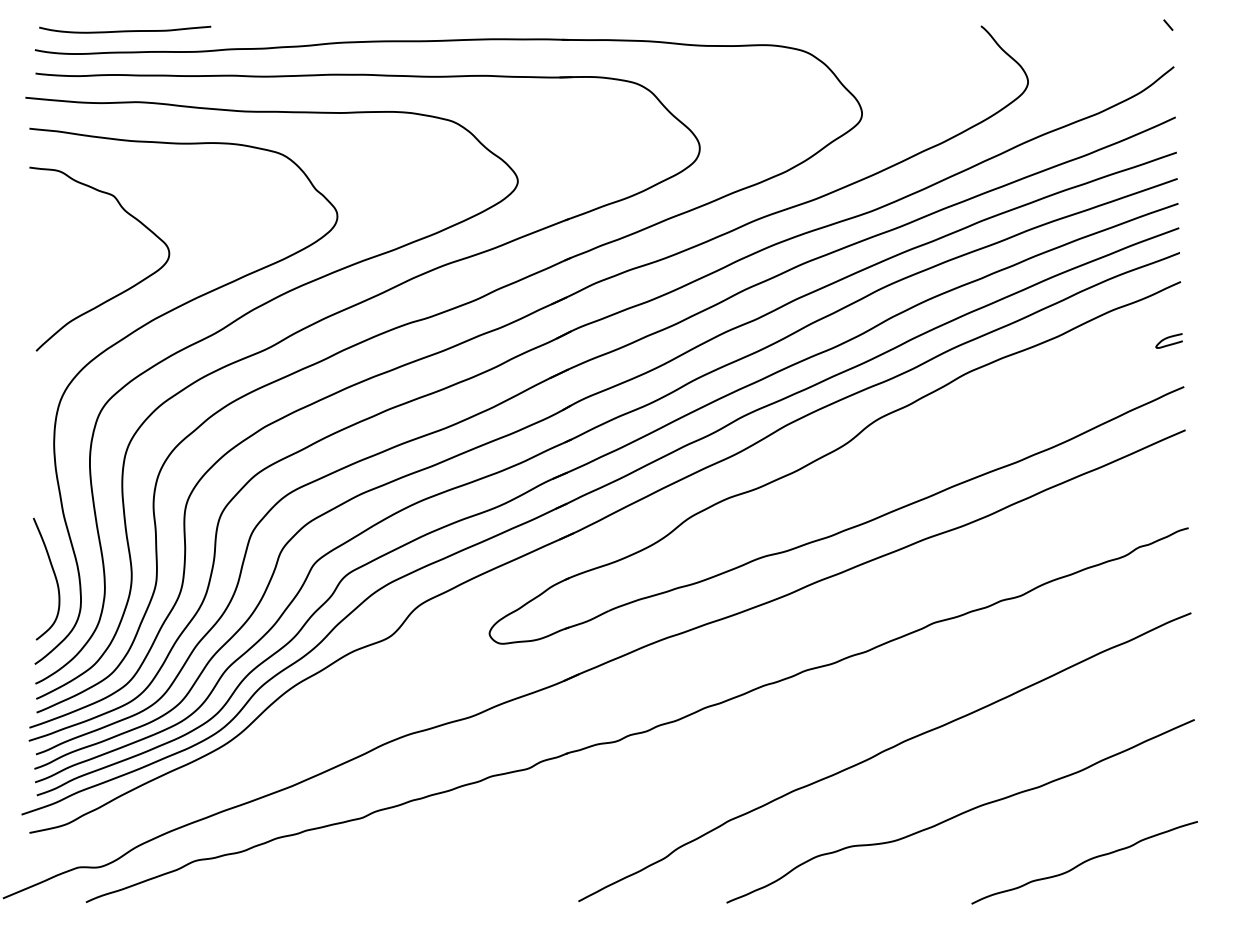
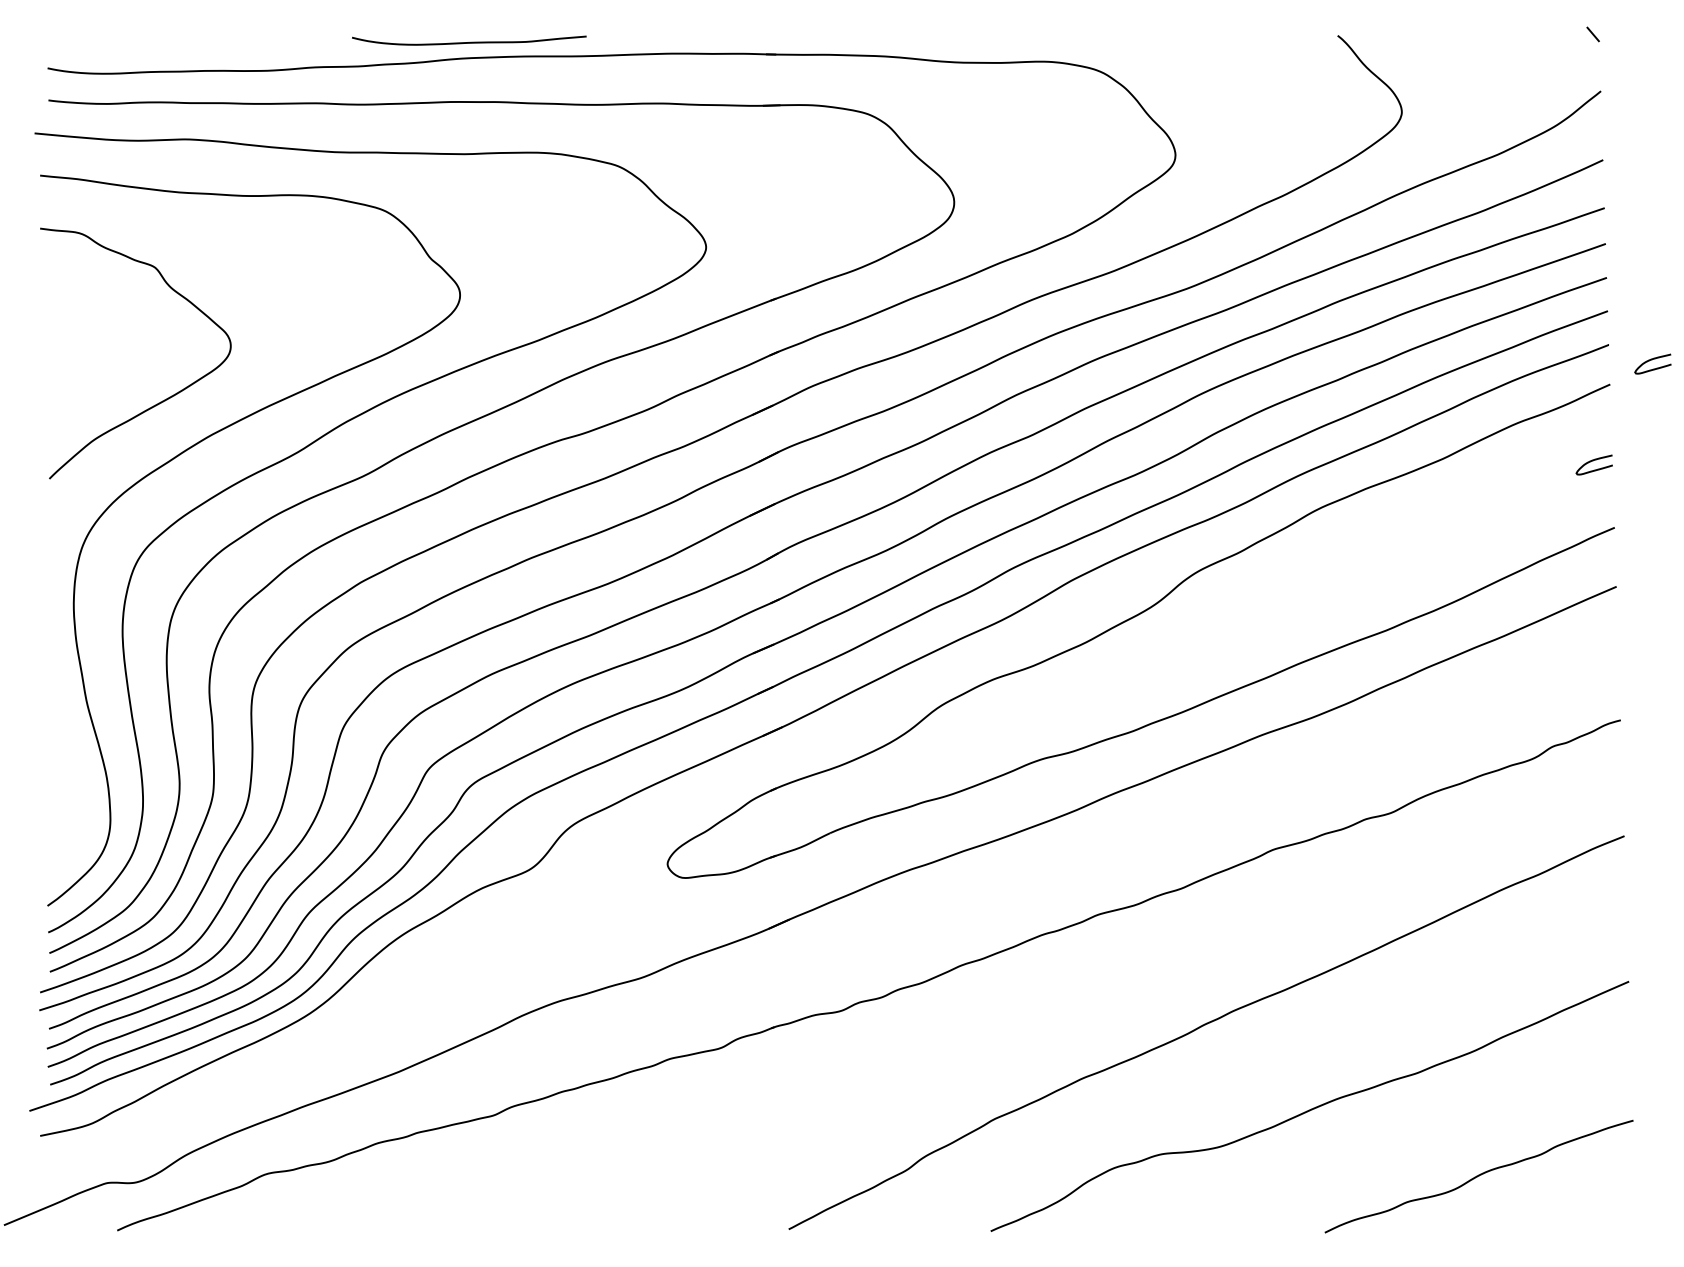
curve: (125, 30) -> (469, 41), moved
curve: (1211, 264) -> (1651, 360), added
curve: (53, 574) -> (72, 783), removed

